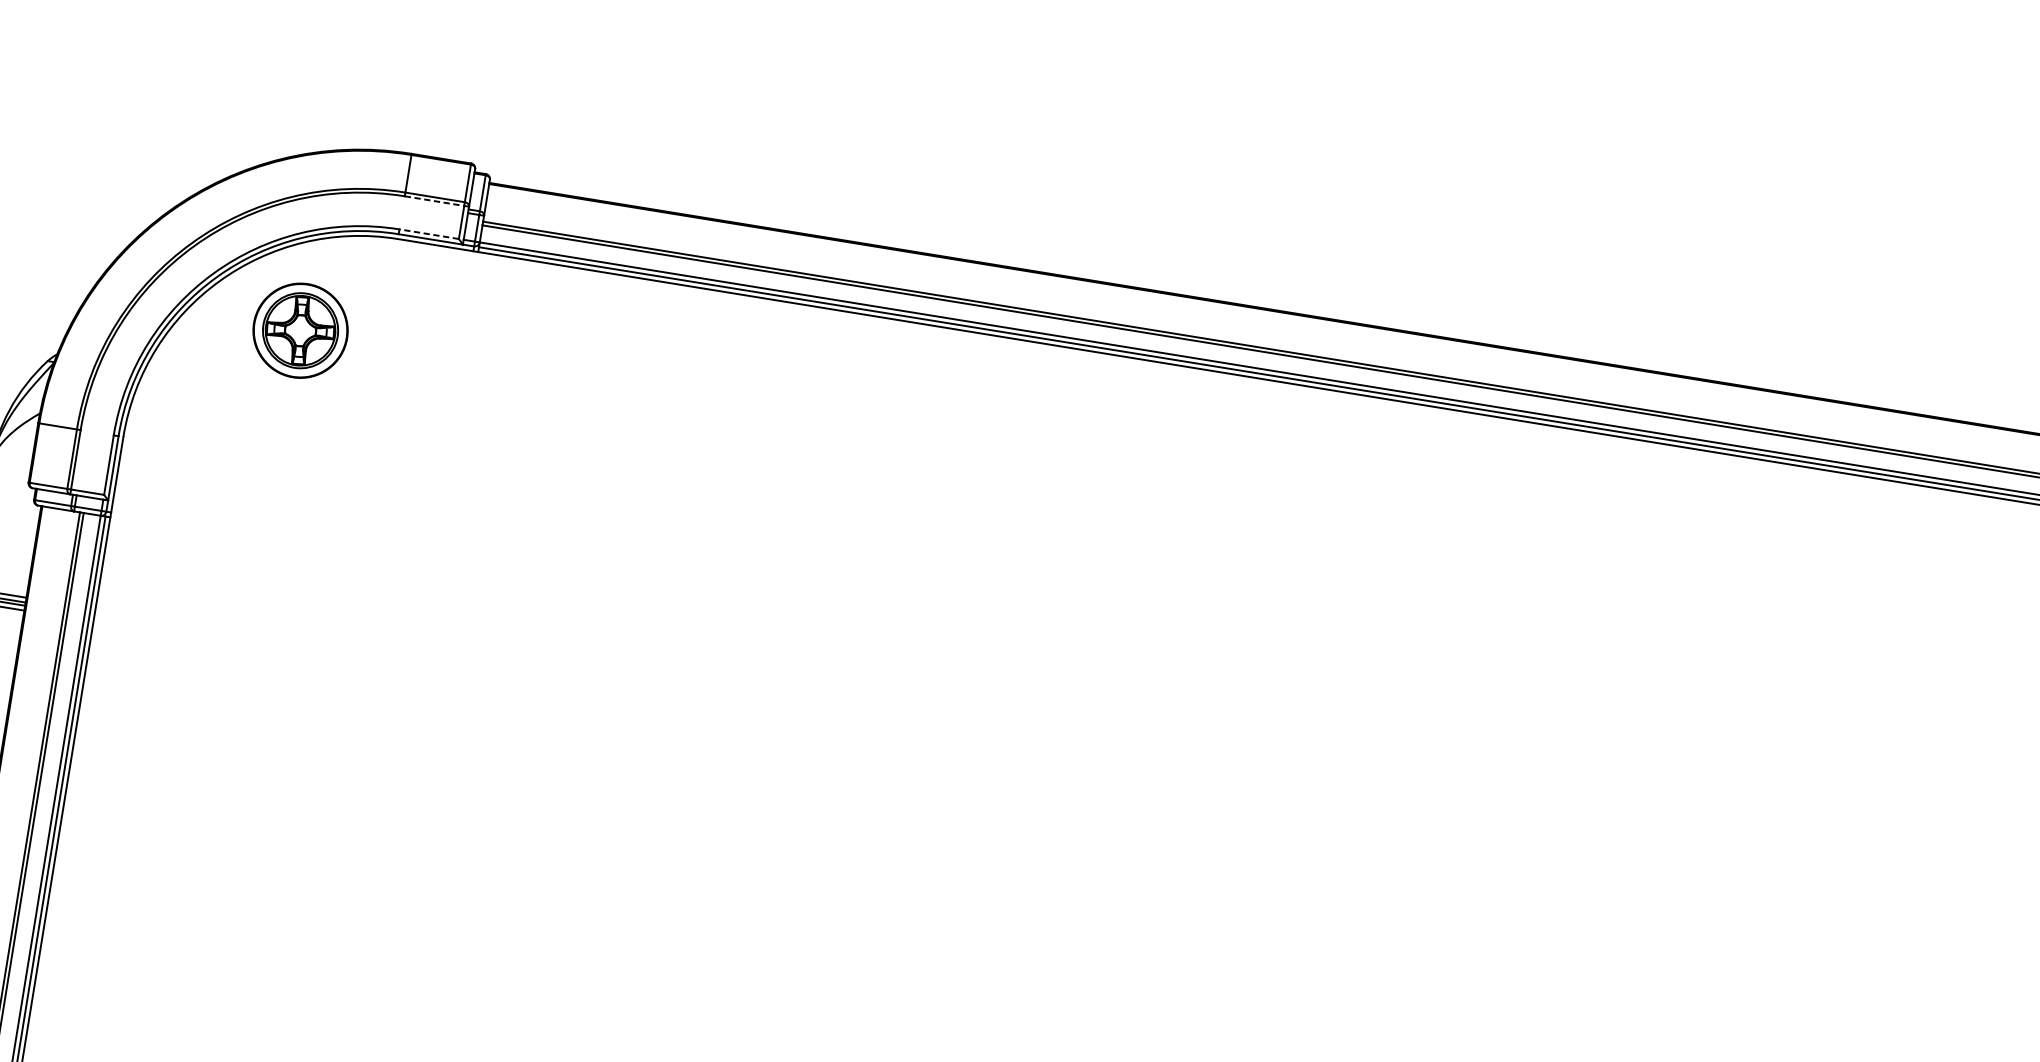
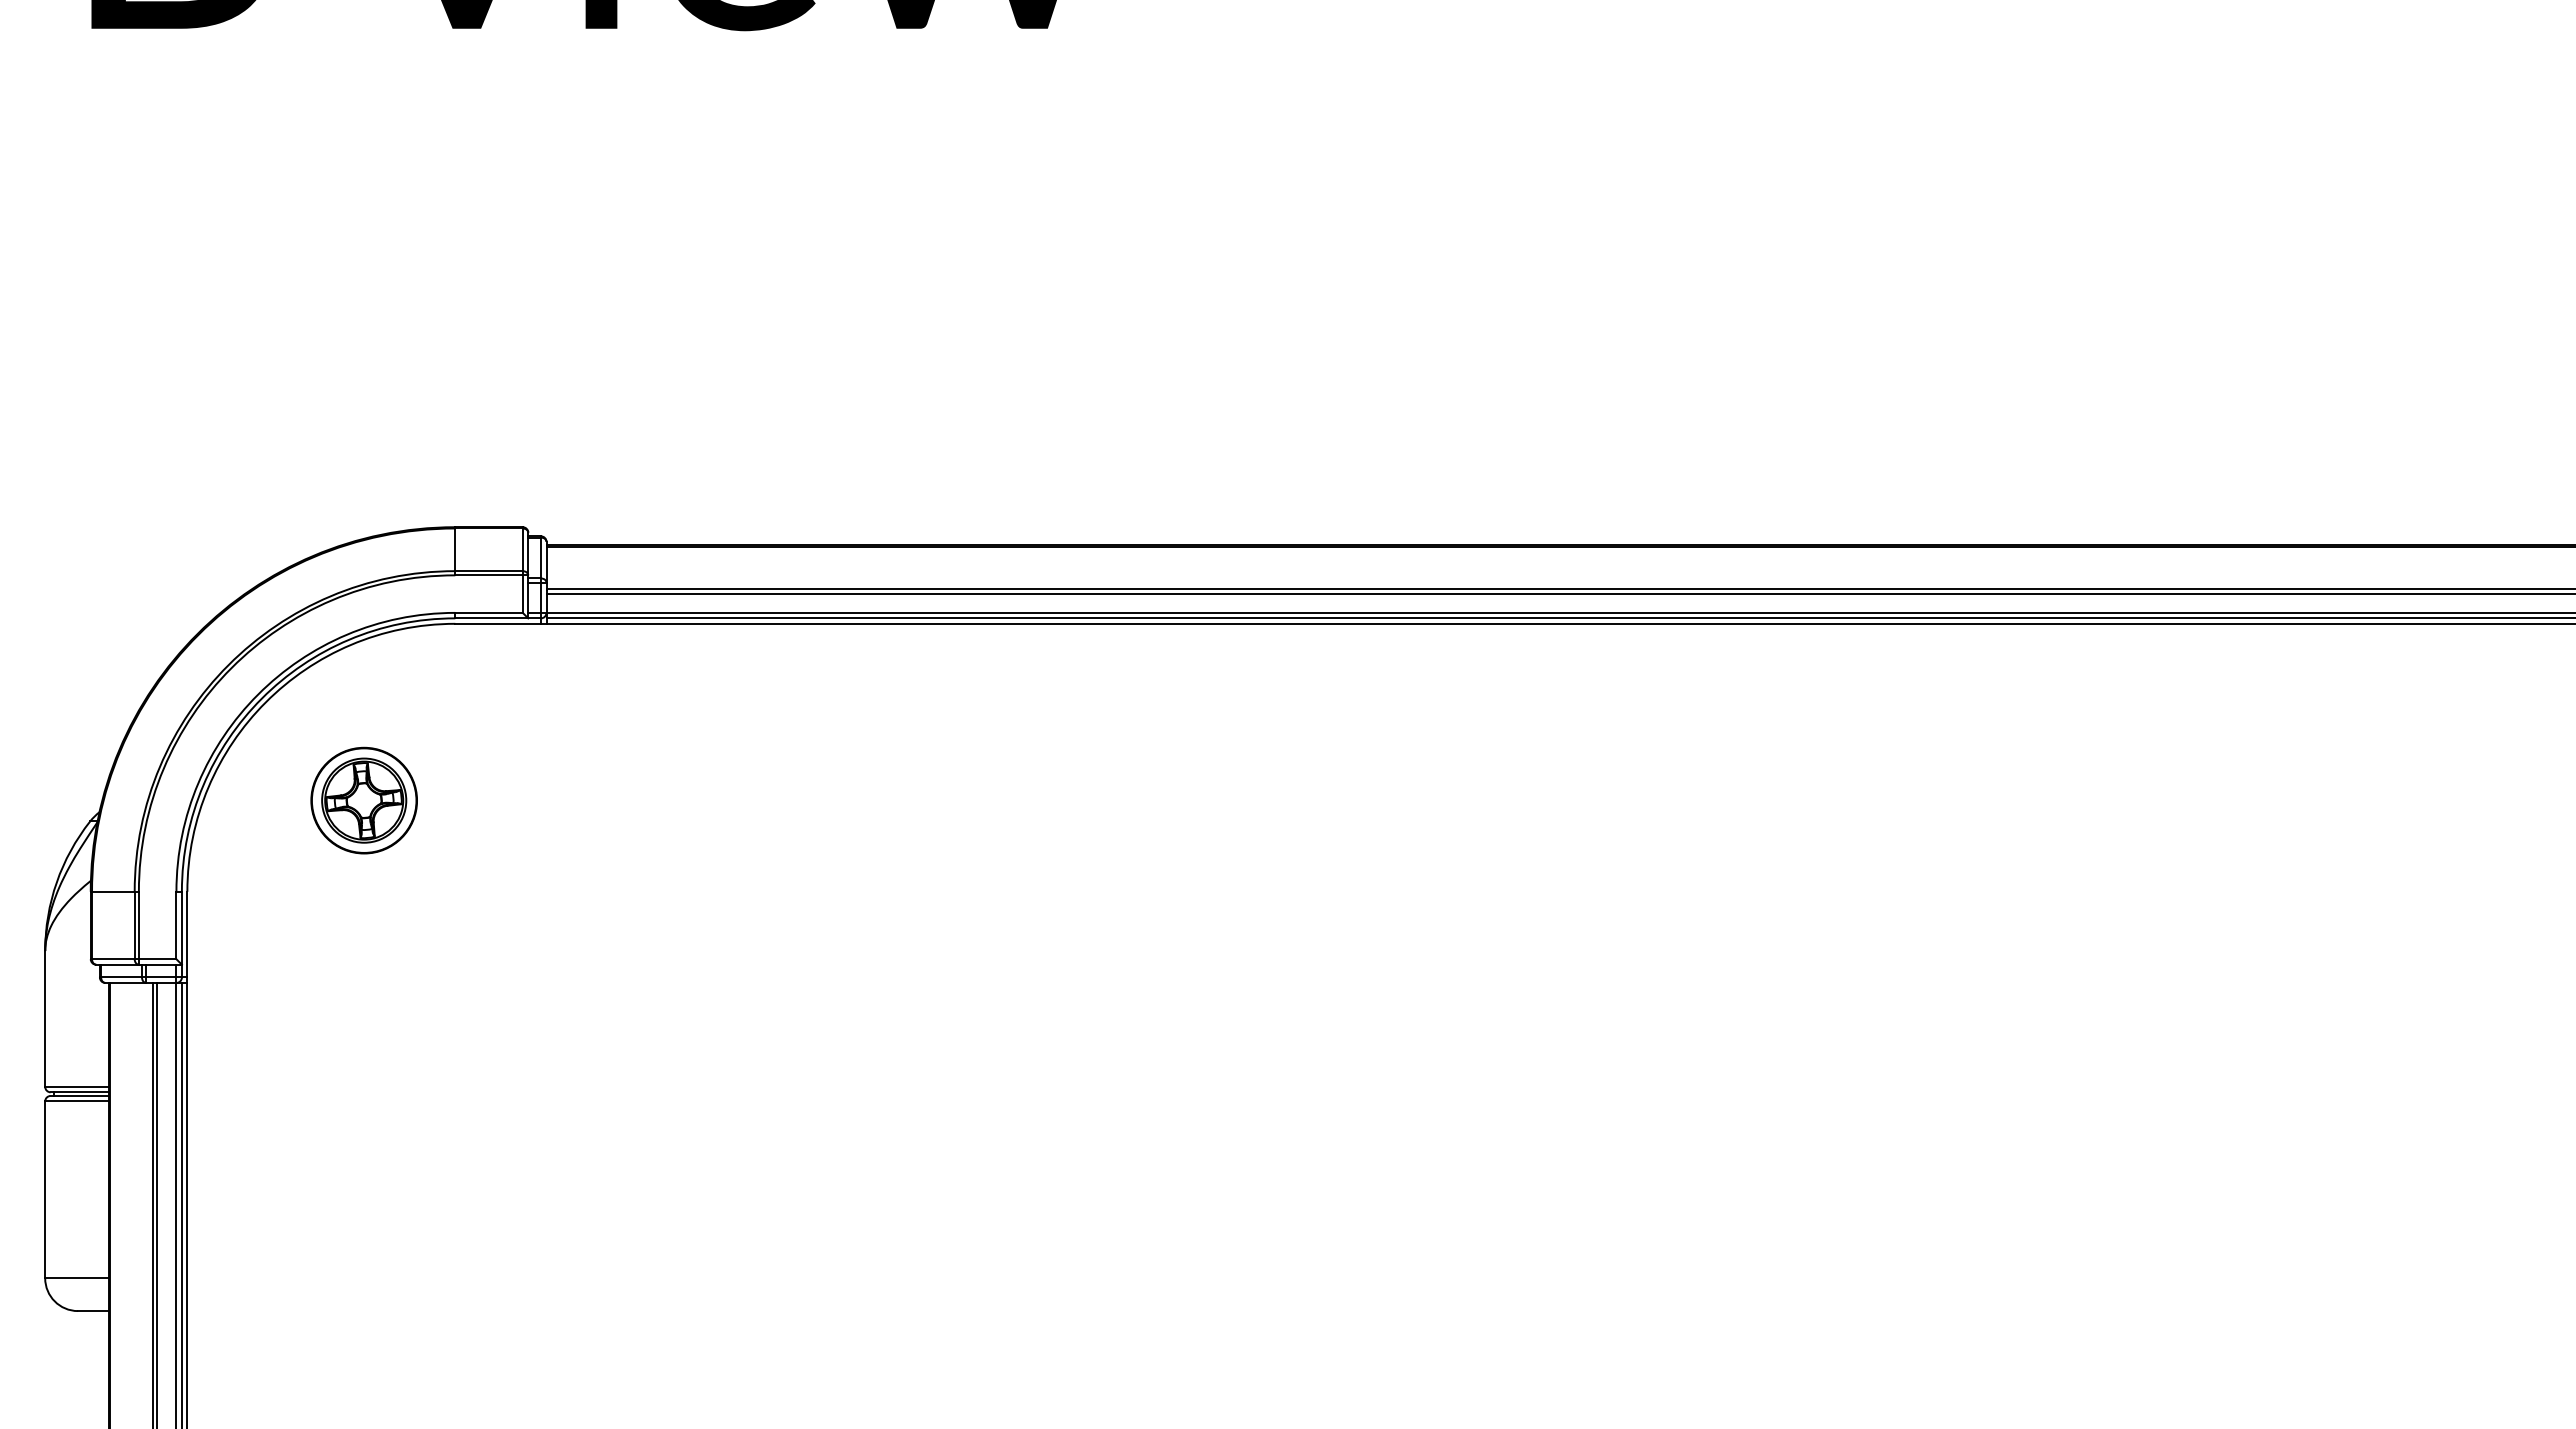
line: (434, 201) -> (489, 575), dashed -> solid
line: (429, 233) -> (489, 612), dashed -> solid
part: (299, 330) -> (363, 800), moved

